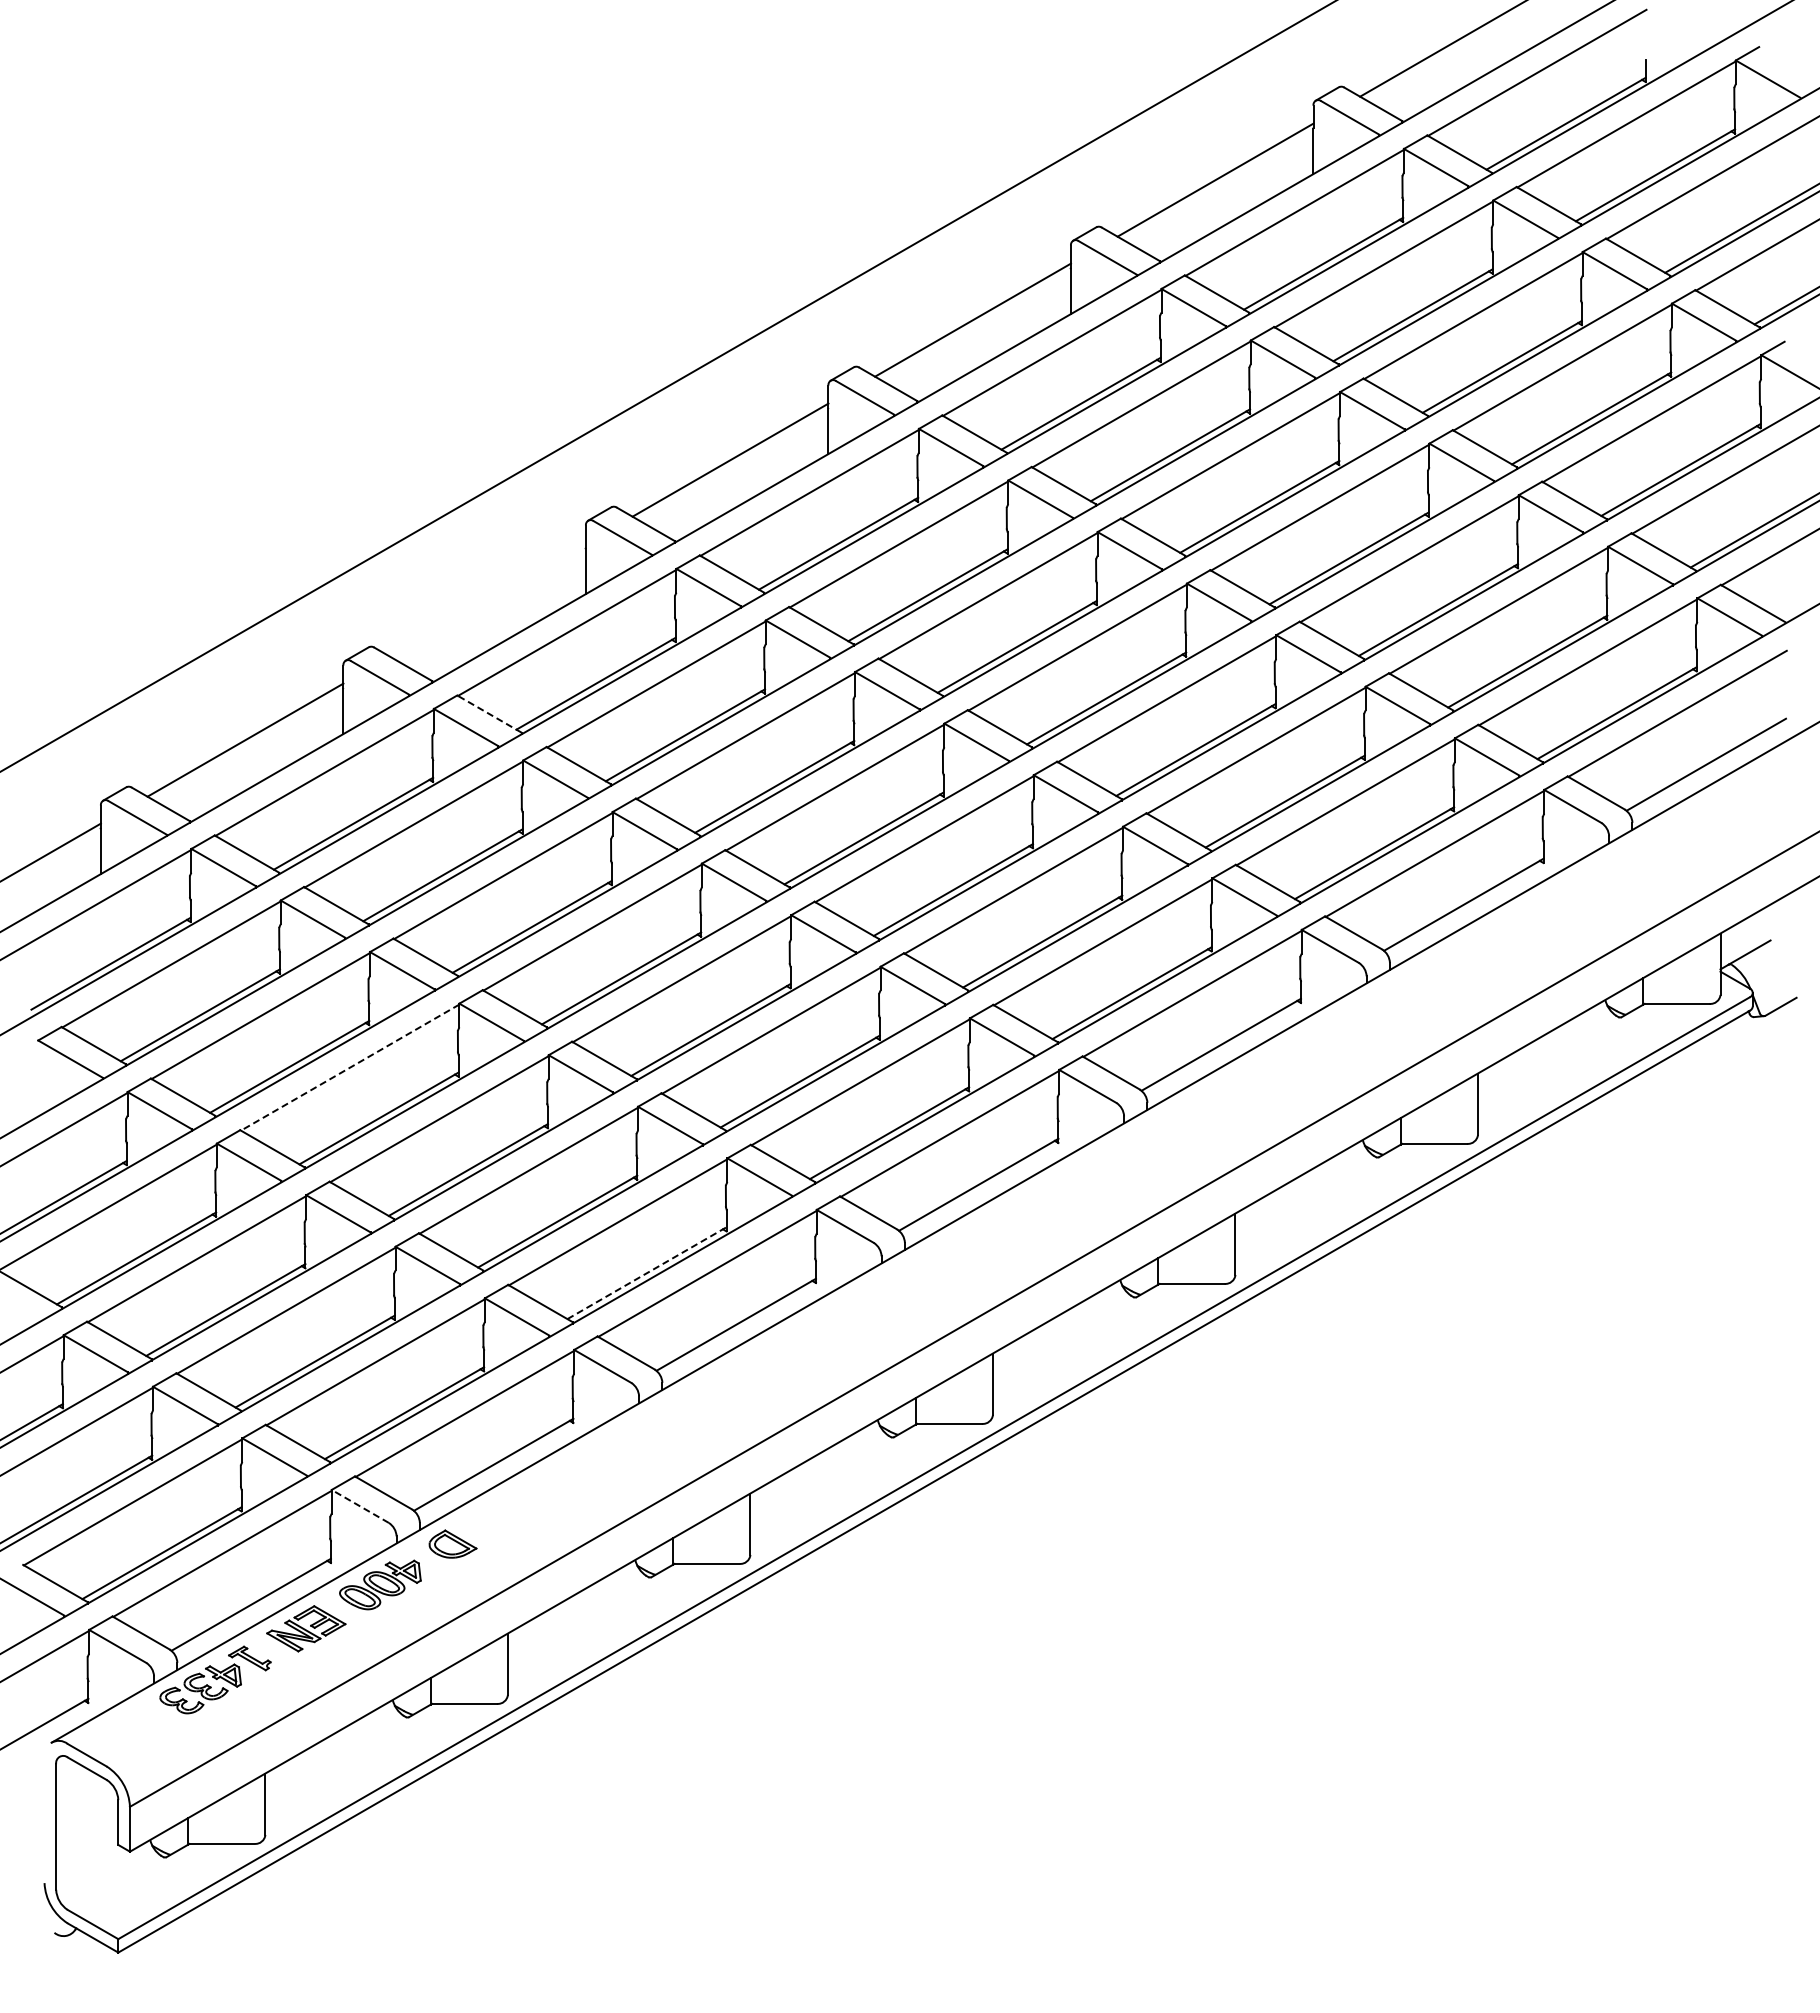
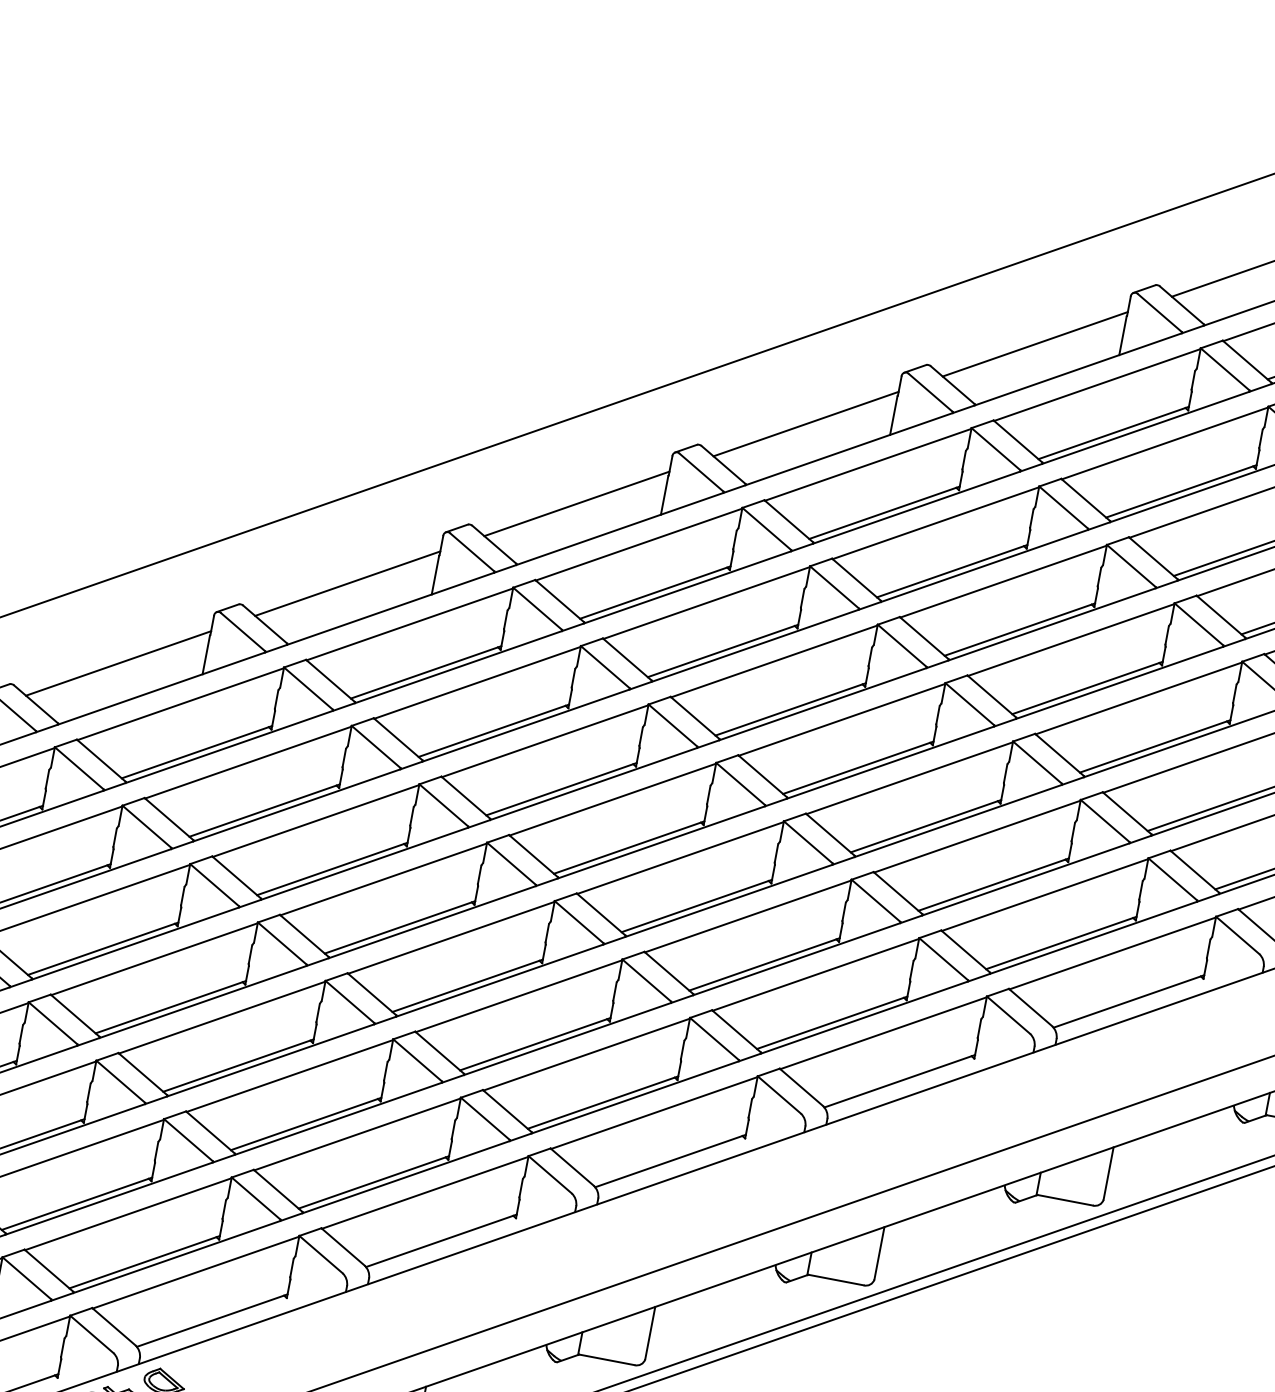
line: (487, 599) -> (347, 583), added
line: (489, 713) -> (330, 680), dashed -> solid
line: (349, 1067) -> (153, 959), dashed -> solid
line: (647, 1273) -> (374, 1182), dashed -> solid
line: (360, 1506) -> (92, 1334), dashed -> solid

